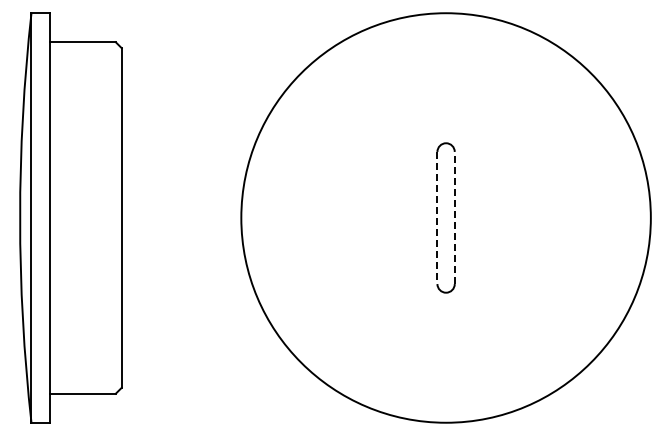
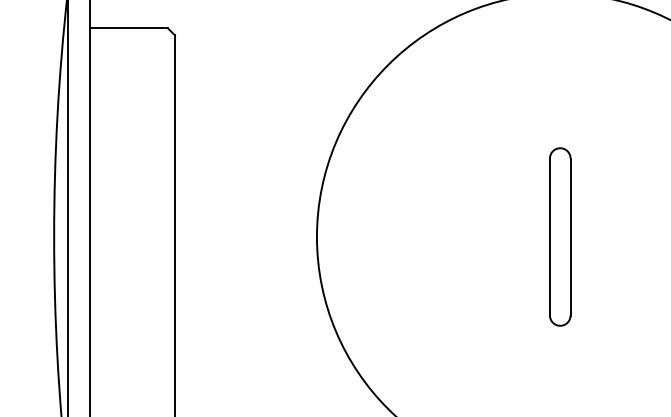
line: (454, 217) -> (570, 236), dashed -> solid
line: (437, 218) -> (550, 237), dashed -> solid

